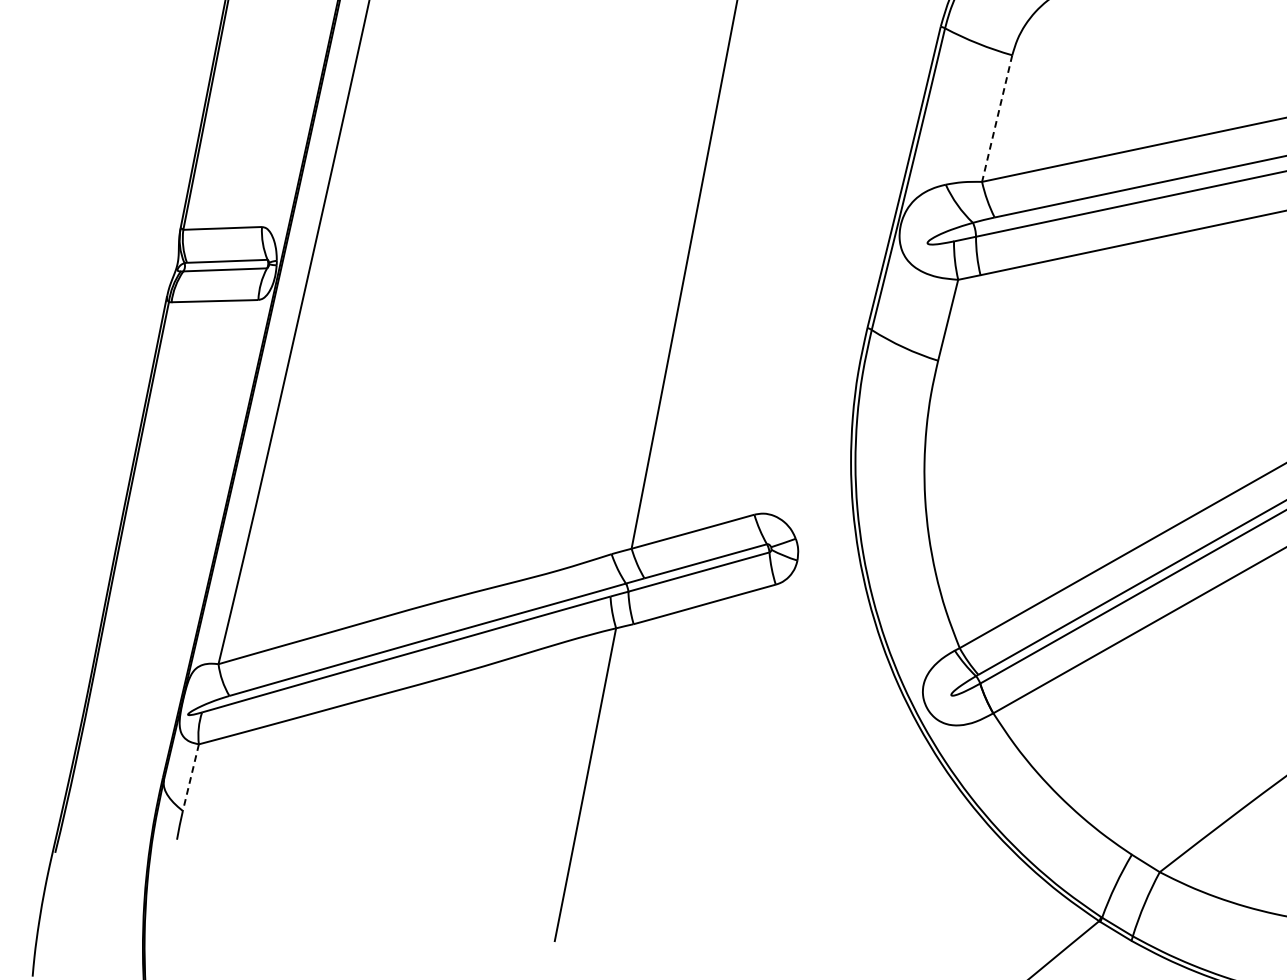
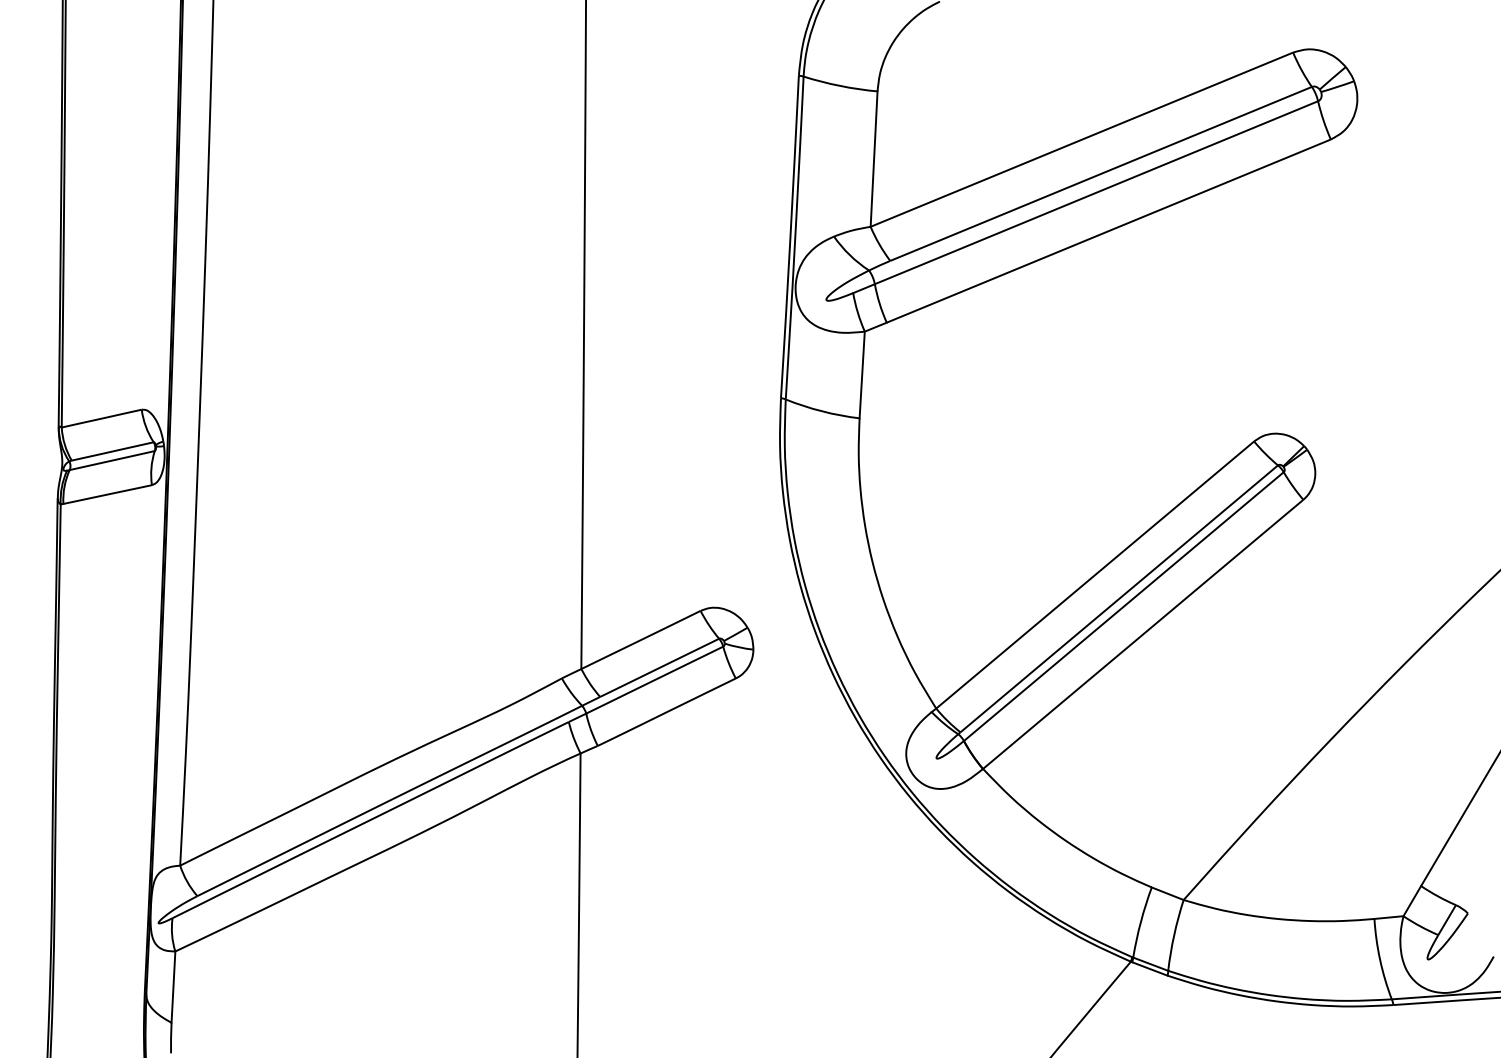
line: (997, 119) -> (874, 159), dashed -> solid
line: (190, 778) -> (173, 987), dashed -> solid

